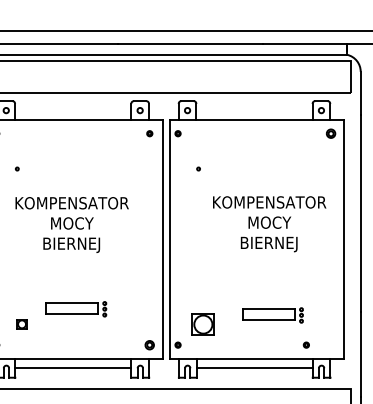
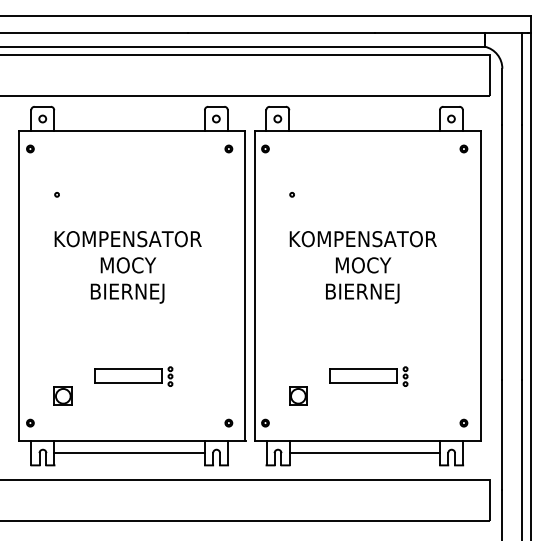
part: (330, 133) -> (463, 148), size x0.62
text: (269, 224) -> (362, 267), moved
part: (272, 315) -> (368, 376), moved
part: (21, 323) -> (62, 395), size x1.43
part: (203, 323) -> (298, 395), size x0.62
part: (149, 344) -> (228, 422), size x0.62
part: (306, 344) -> (463, 422), moved

